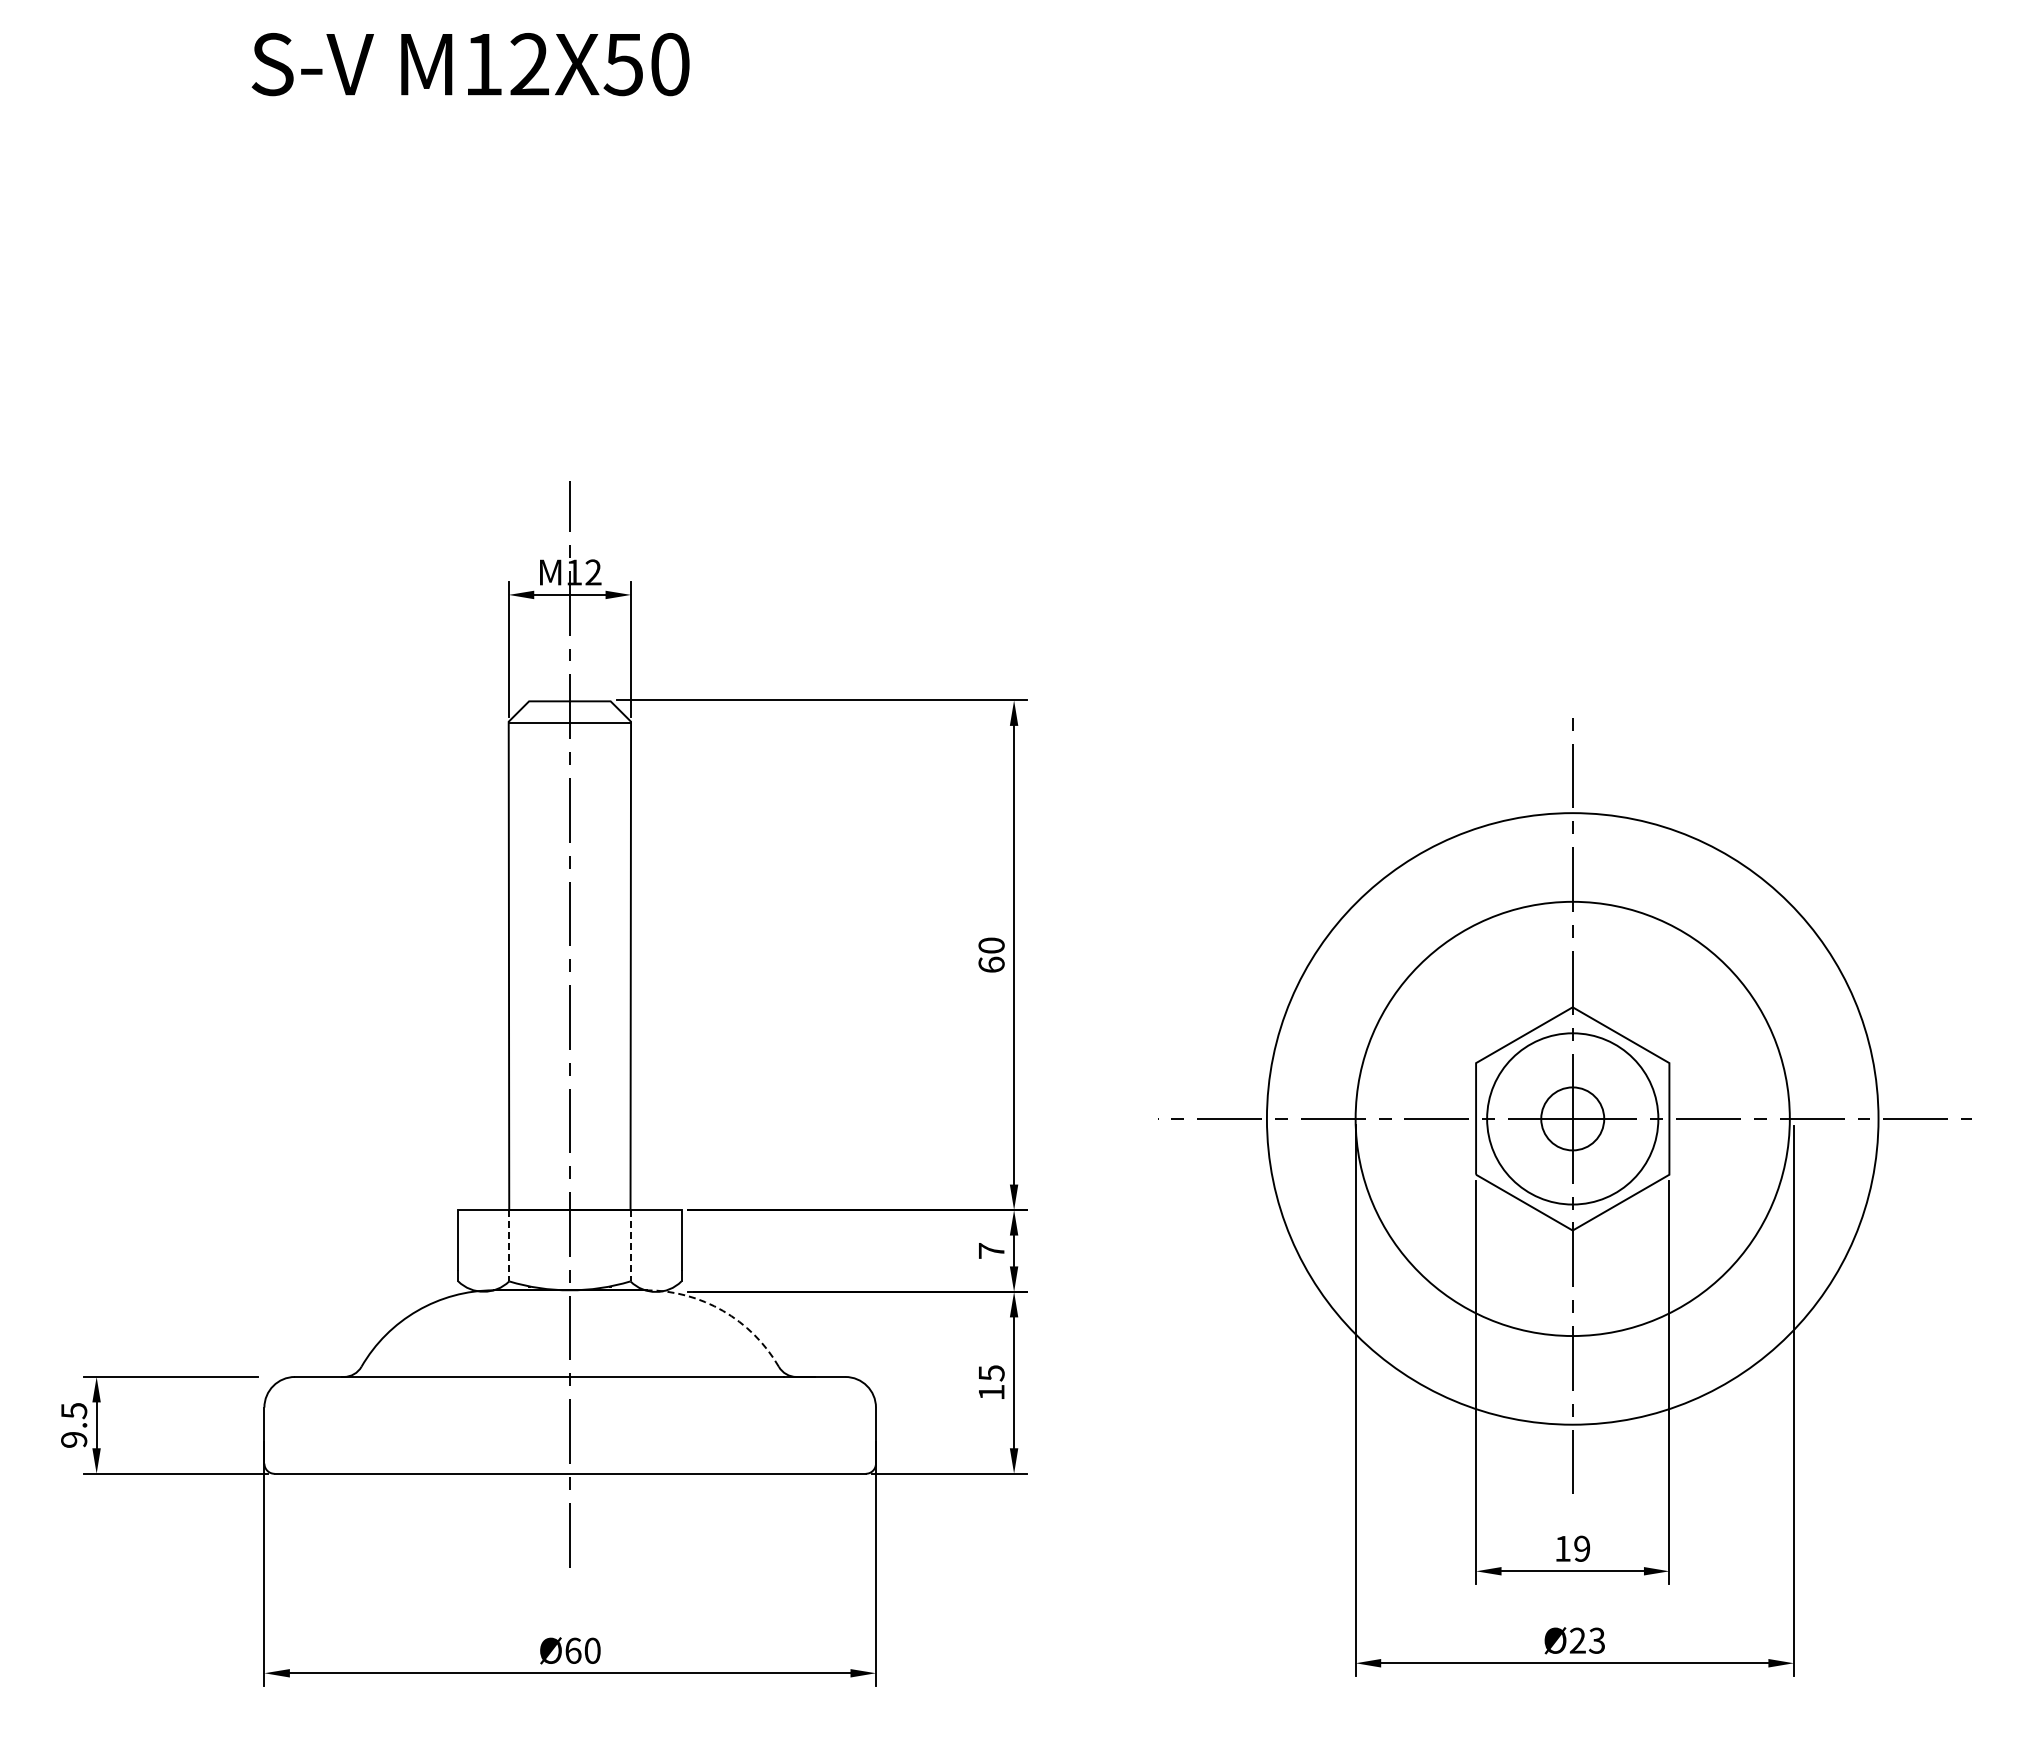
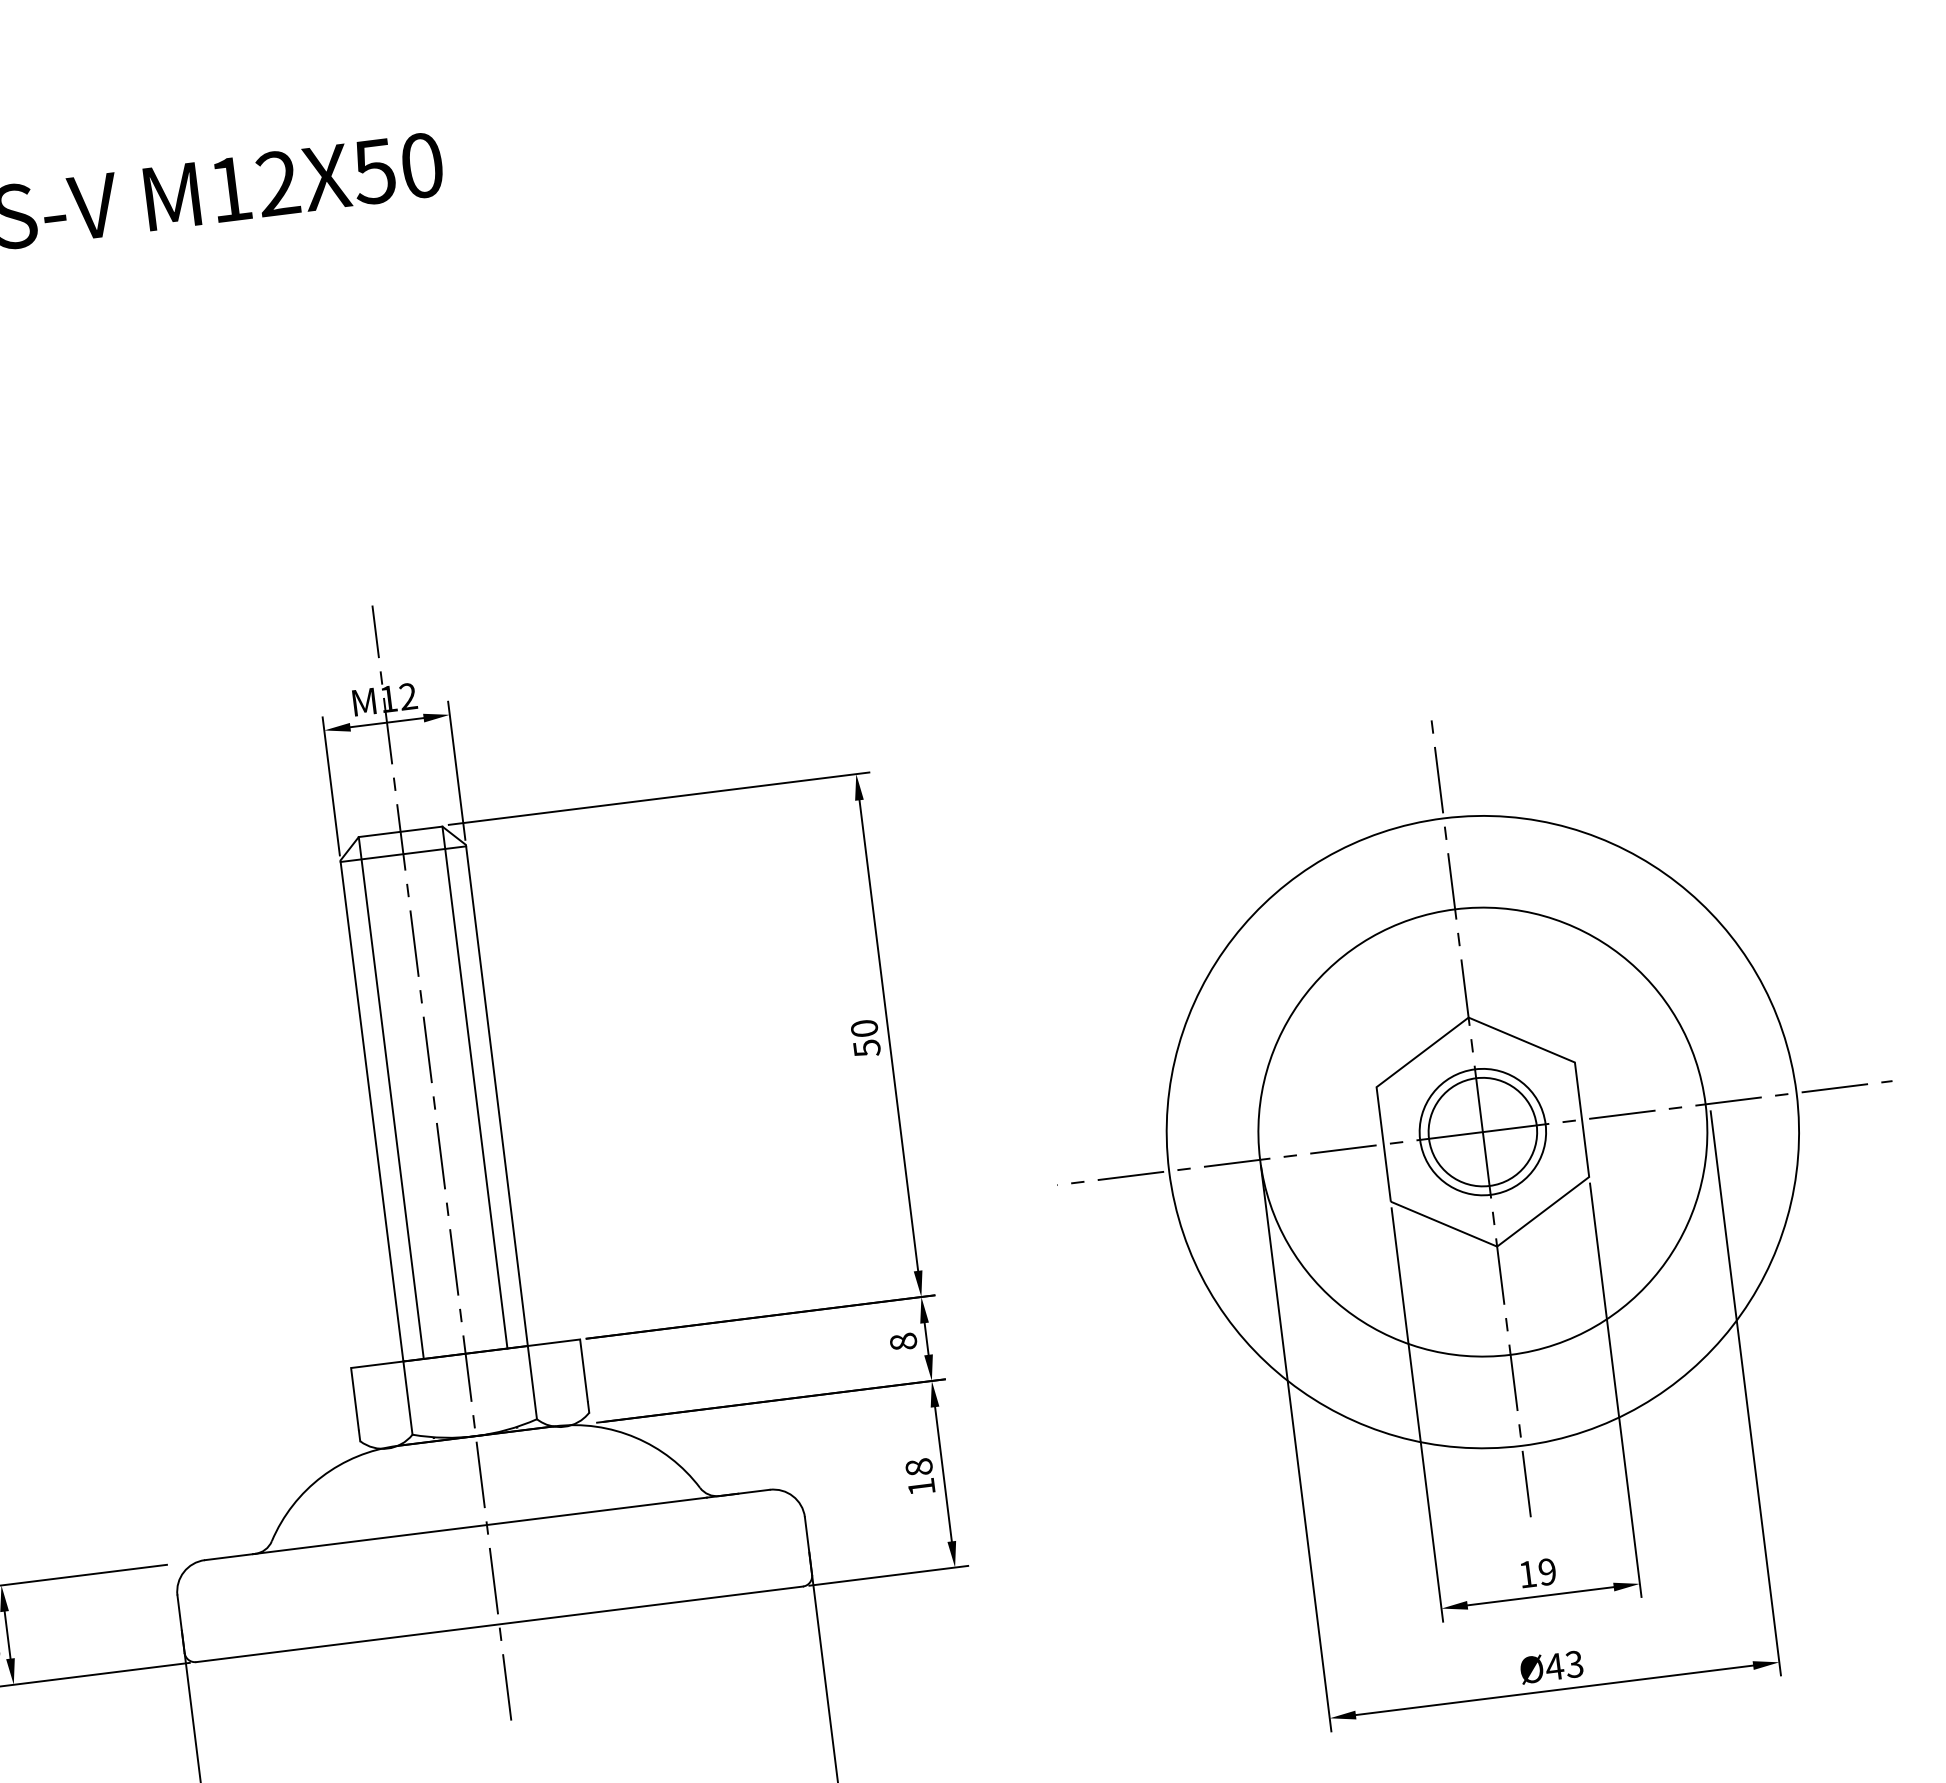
line: (529, 955) -> (391, 1097), added
line: (610, 955) -> (474, 1087), added
text: (991, 964) -> (866, 1047), 60 -> 50
circle: (1572, 1118) -> (1482, 1131), size x0.71
circle: (1572, 1118) -> (1482, 1131), size x1.67
line: (509, 1245) -> (408, 1397), dashed -> solid
line: (630, 1245) -> (532, 1382), dashed -> solid
text: (991, 1250) -> (903, 1341), 7 -> 8
arc: (722, 1310) -> (635, 1437), dashed -> solid
text: (991, 1373) -> (919, 1467), 15 -> 18
text: (1577, 1640) -> (1554, 1666), Ø23 -> Ø43

